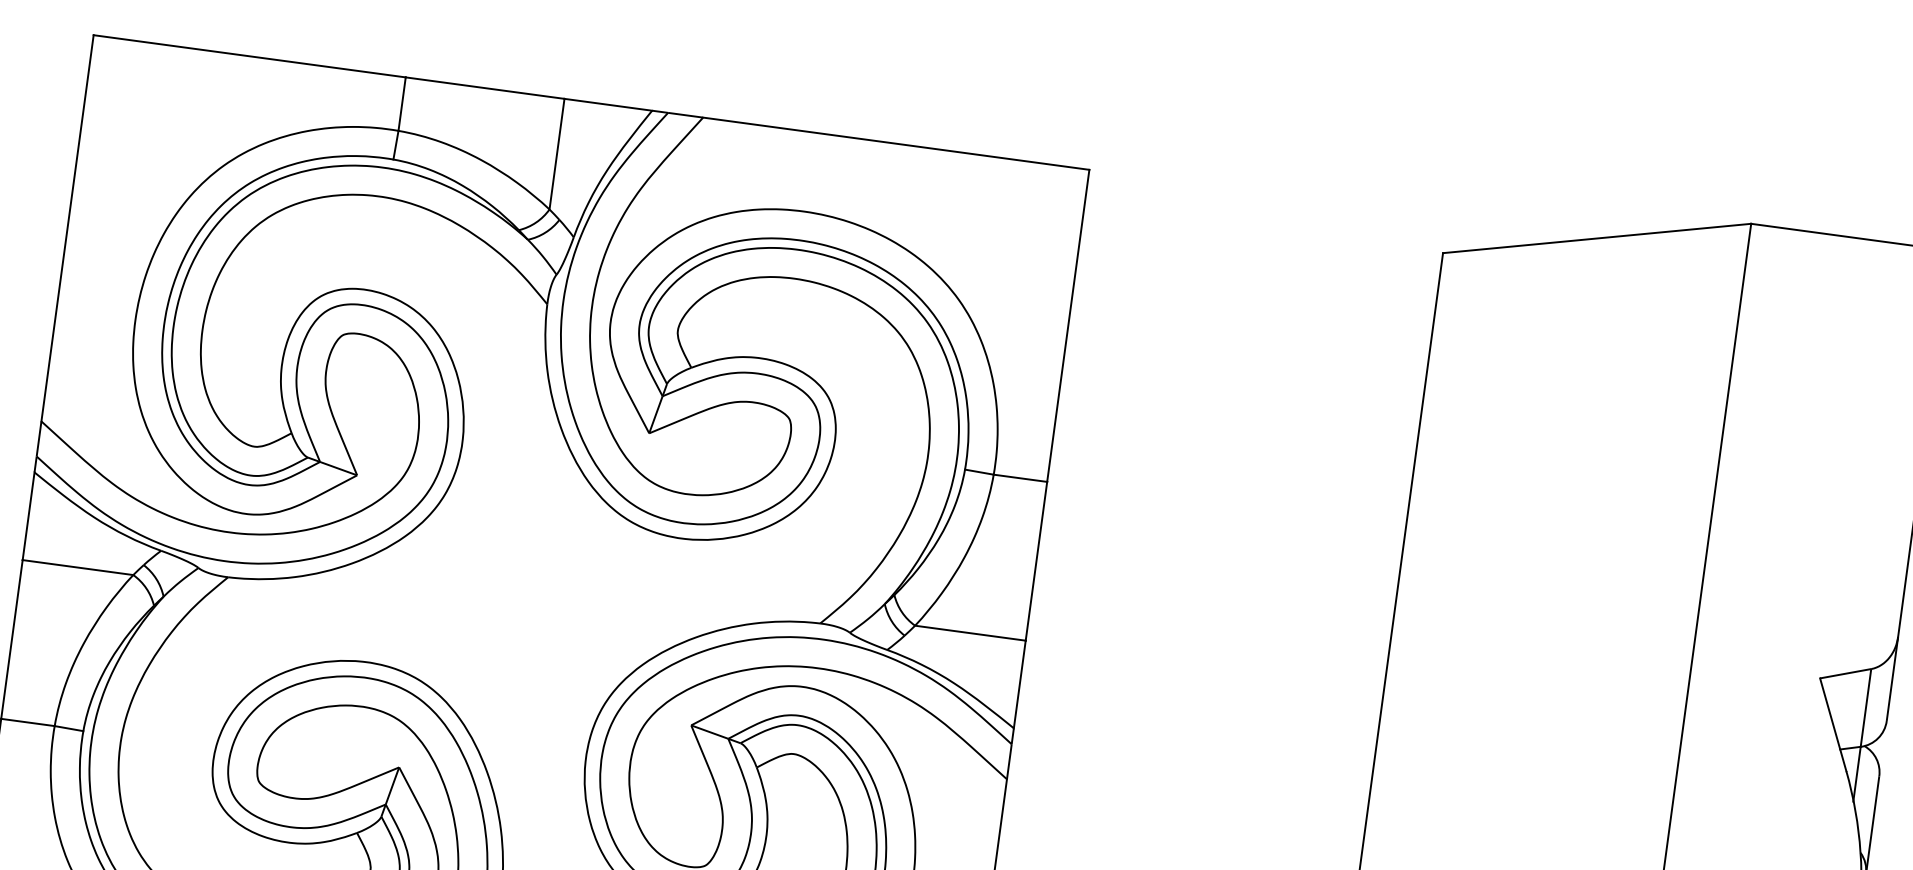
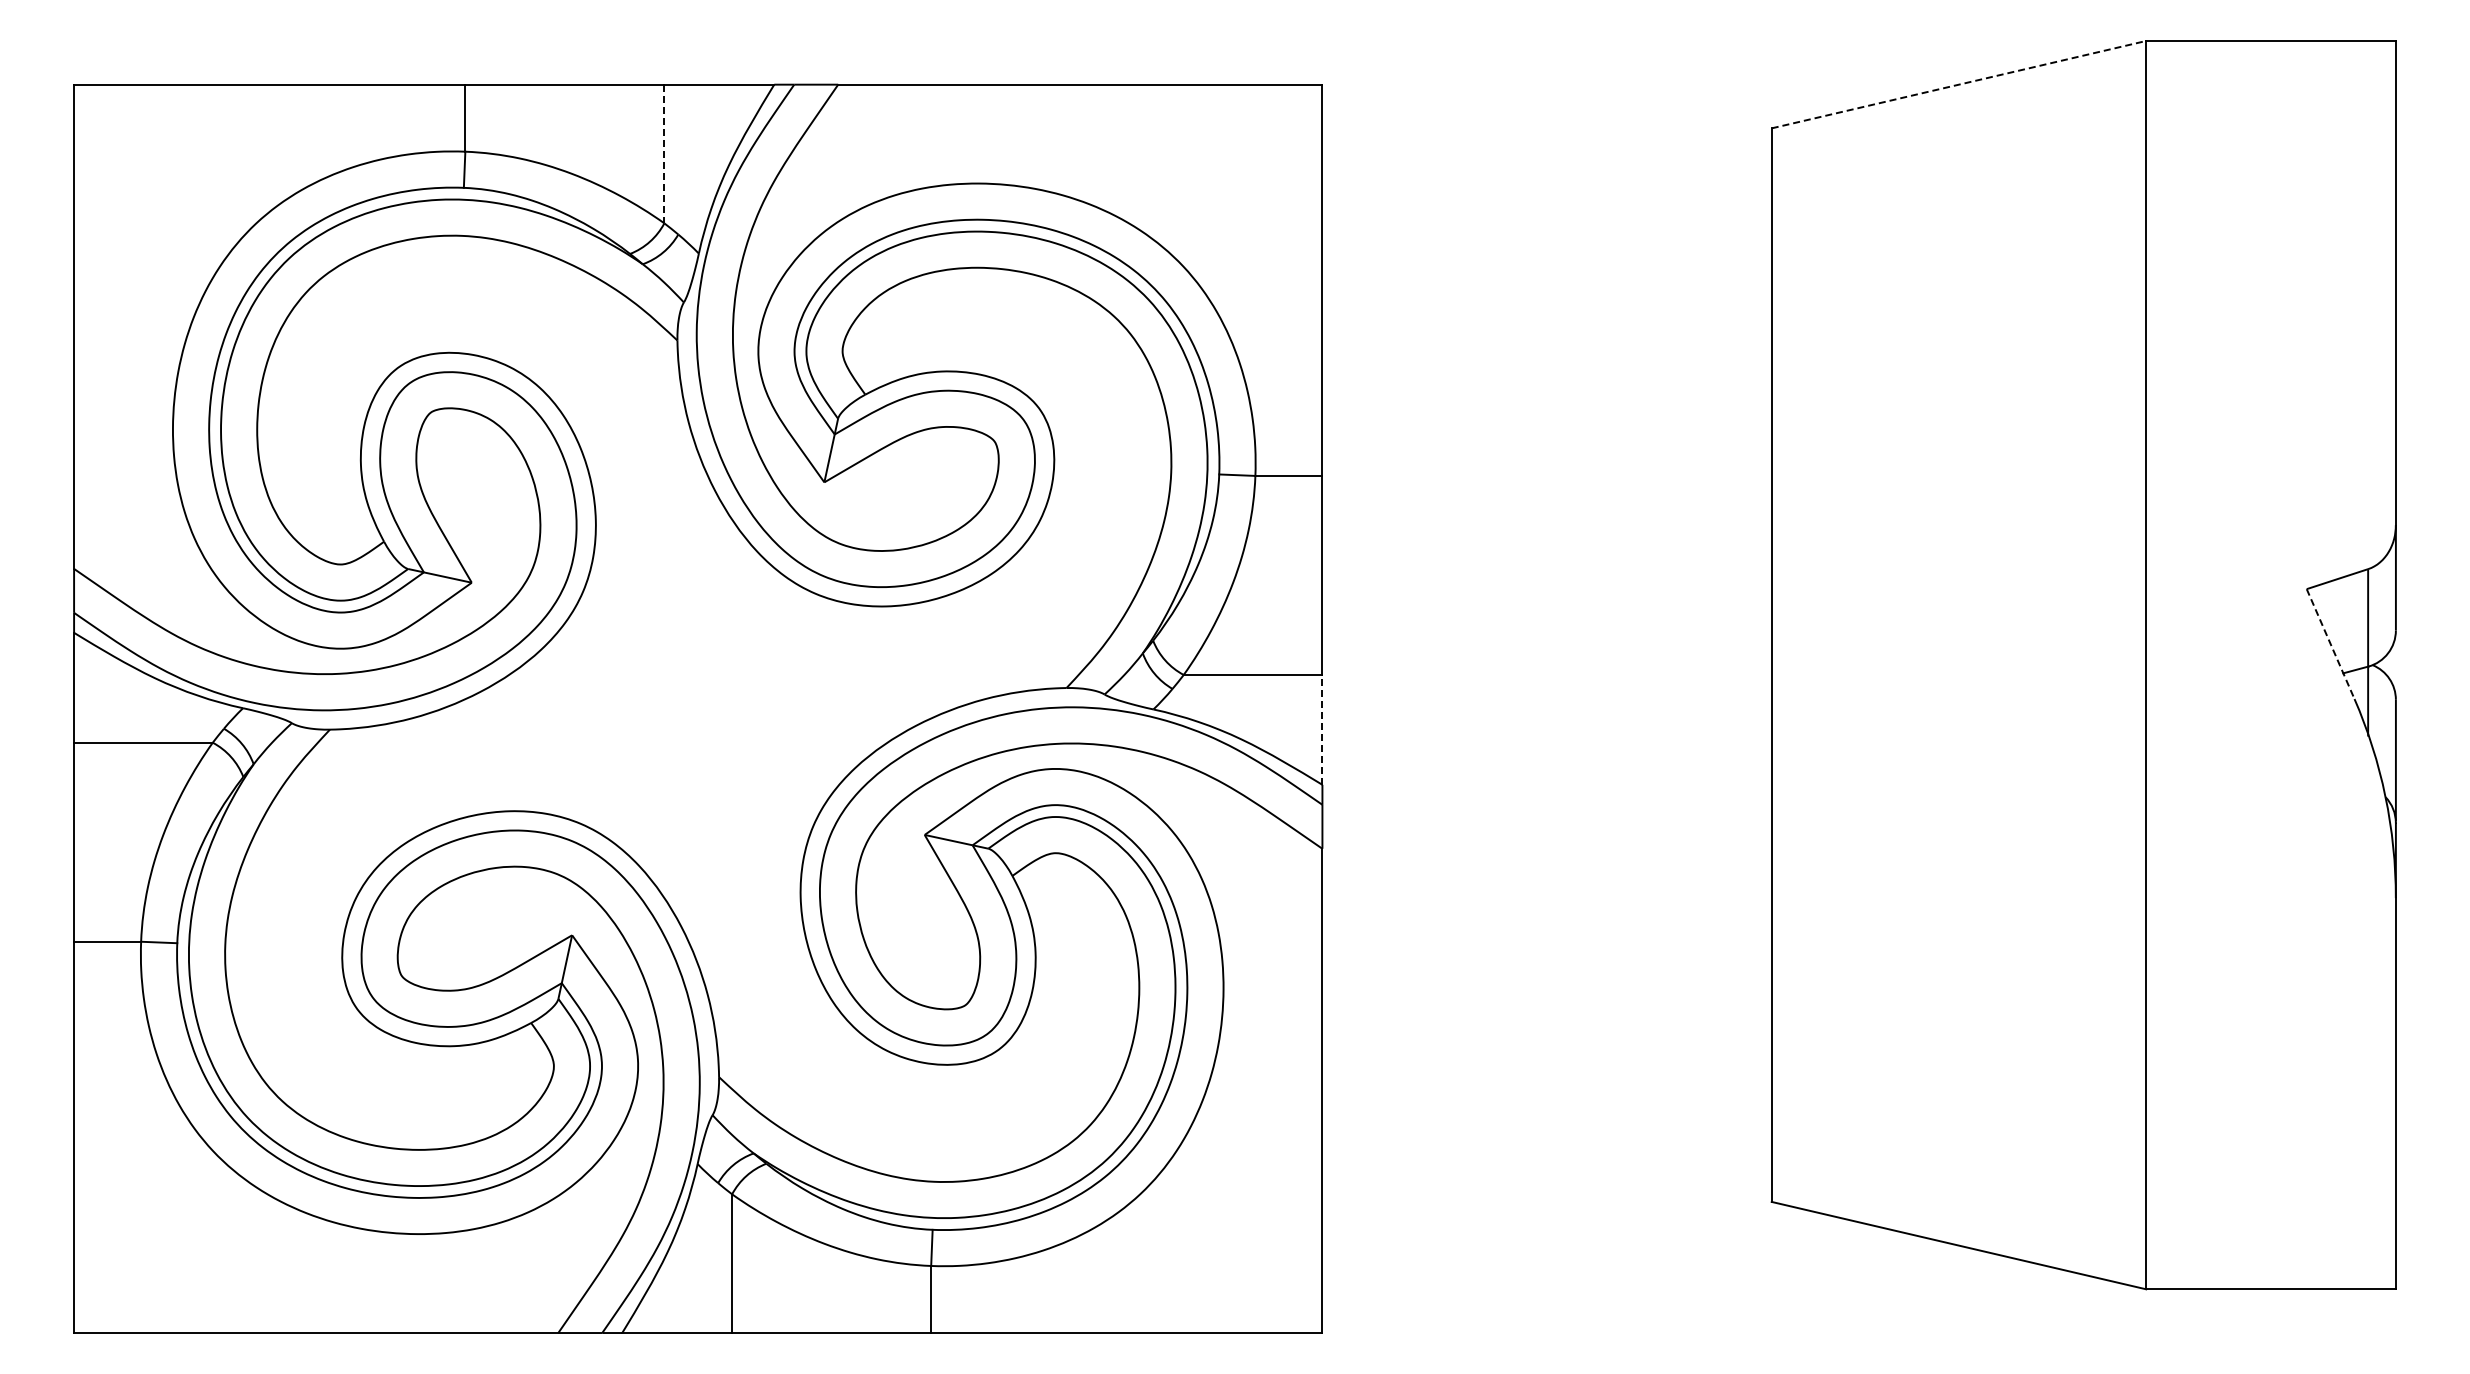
line: (557, 154) -> (664, 154), solid -> dashed
line: (1597, 238) -> (1959, 84), solid -> dashed
line: (1019, 684) -> (1322, 729), solid -> dashed
line: (1833, 725) -> (2330, 644), solid -> dashed

